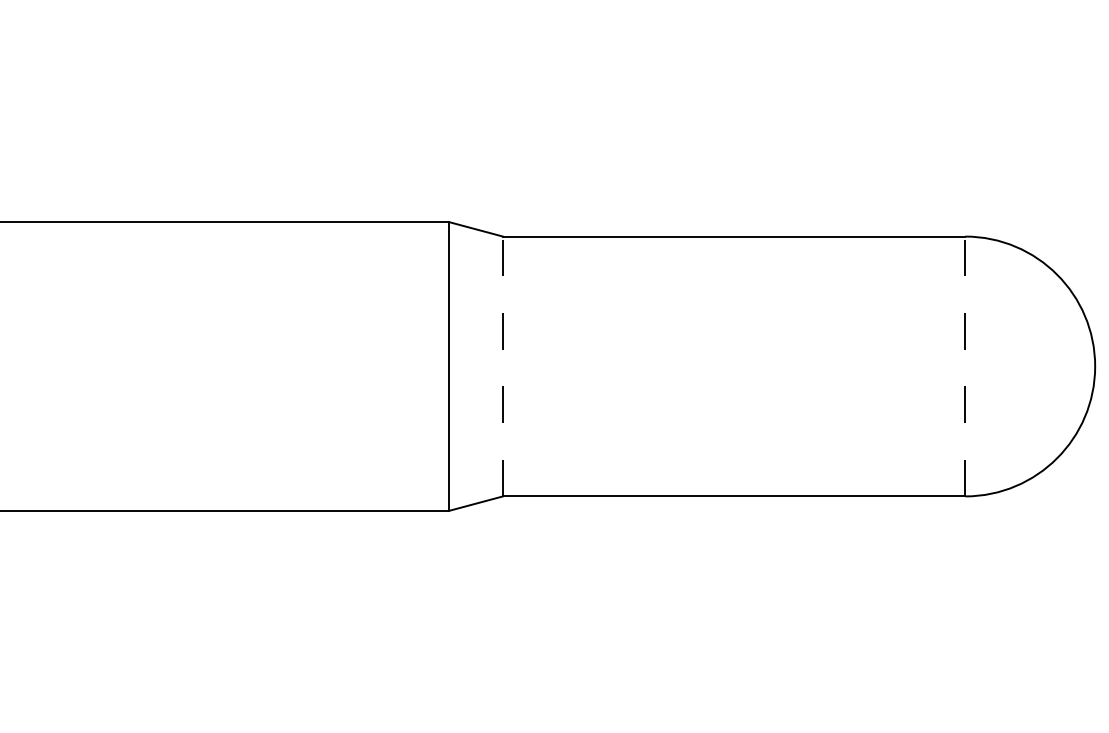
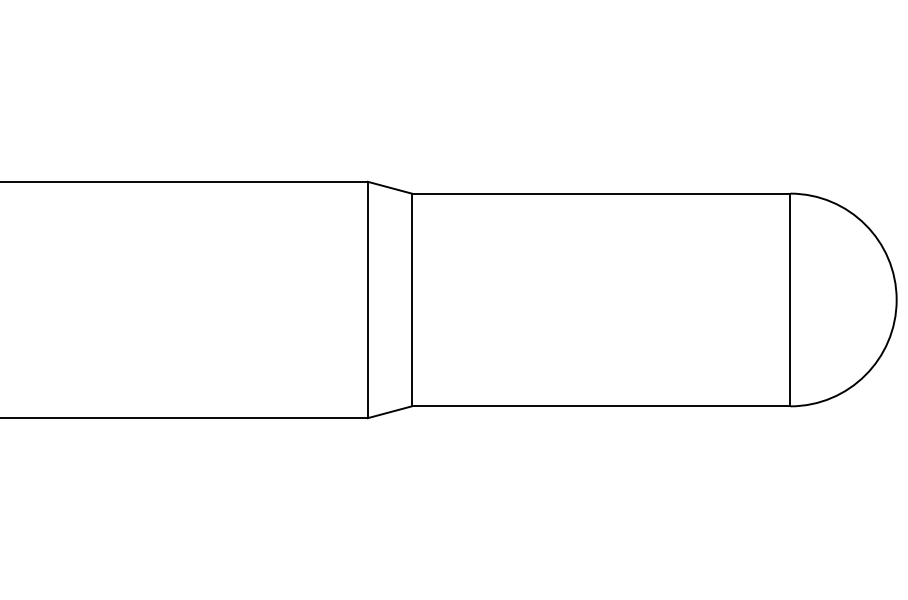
line: (502, 365) -> (411, 299), dashed -> solid
line: (965, 365) -> (790, 299), dashed -> solid

